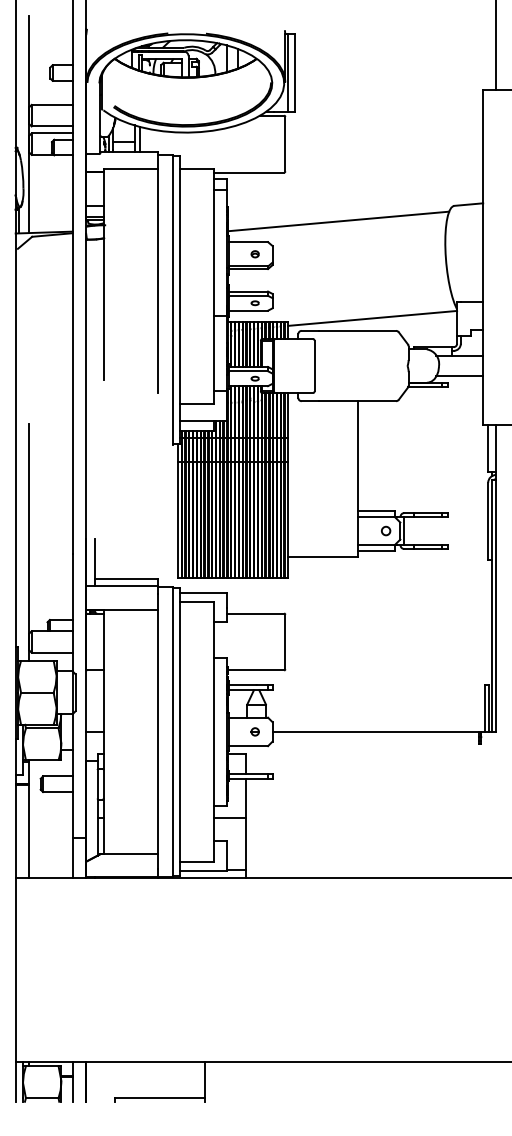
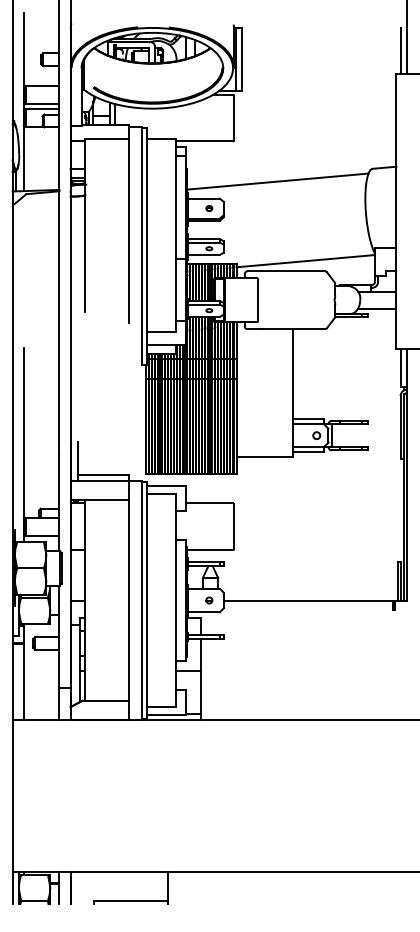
line: (488, 61) -> (400, 50), added

